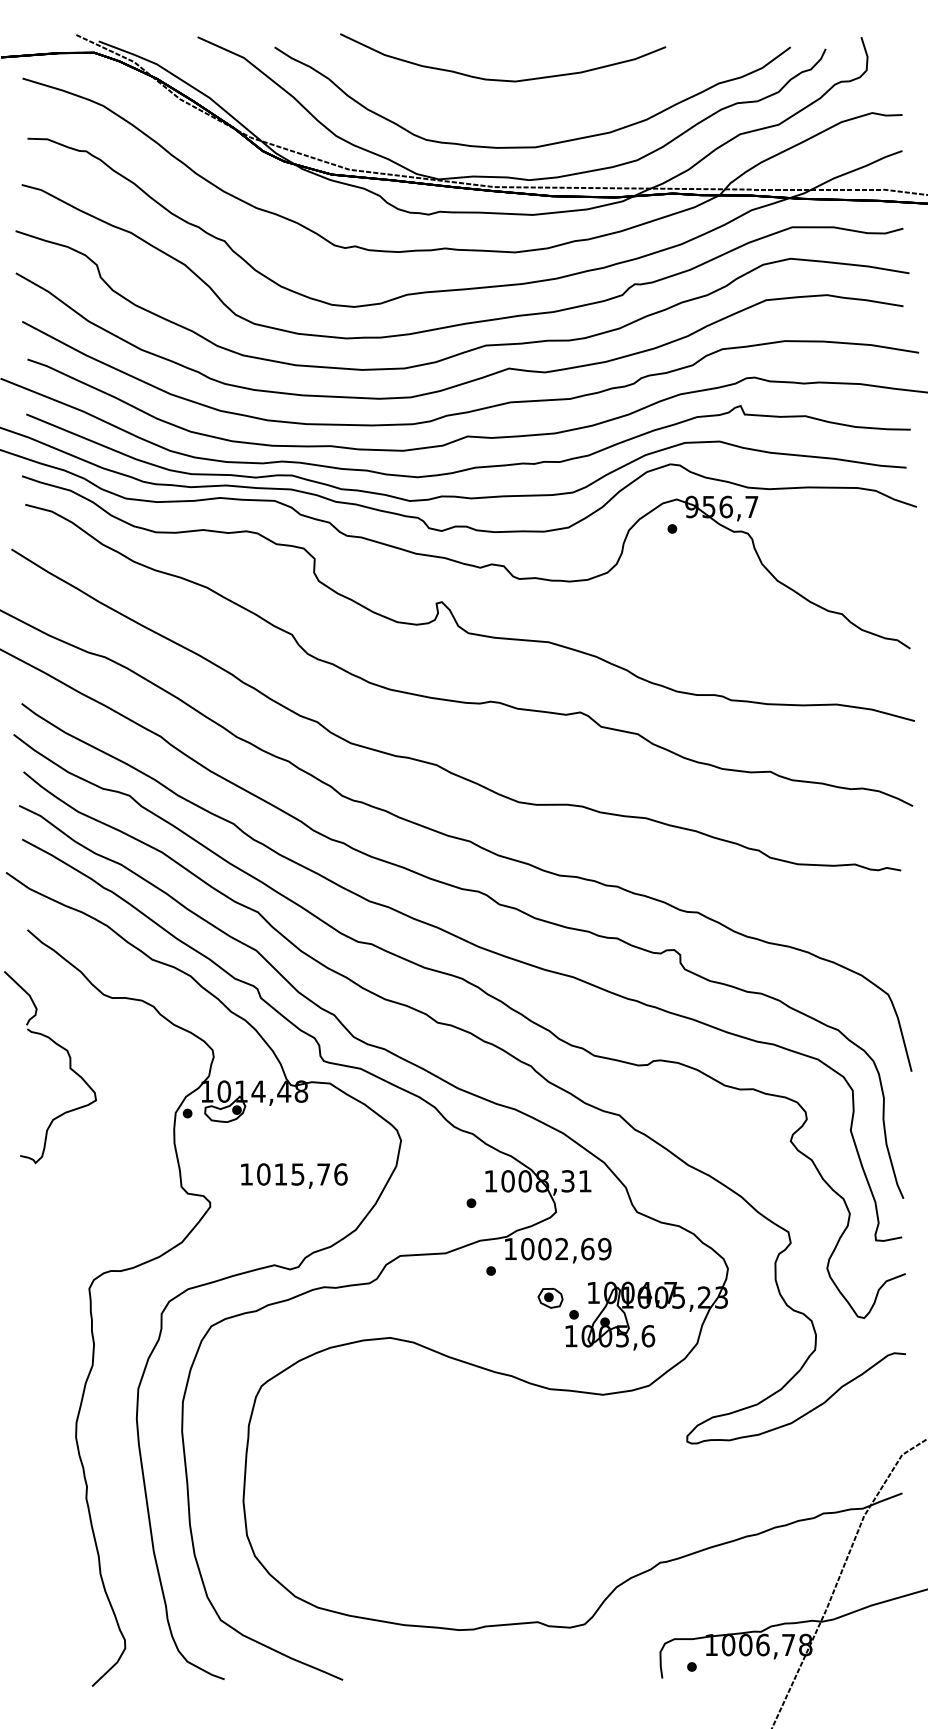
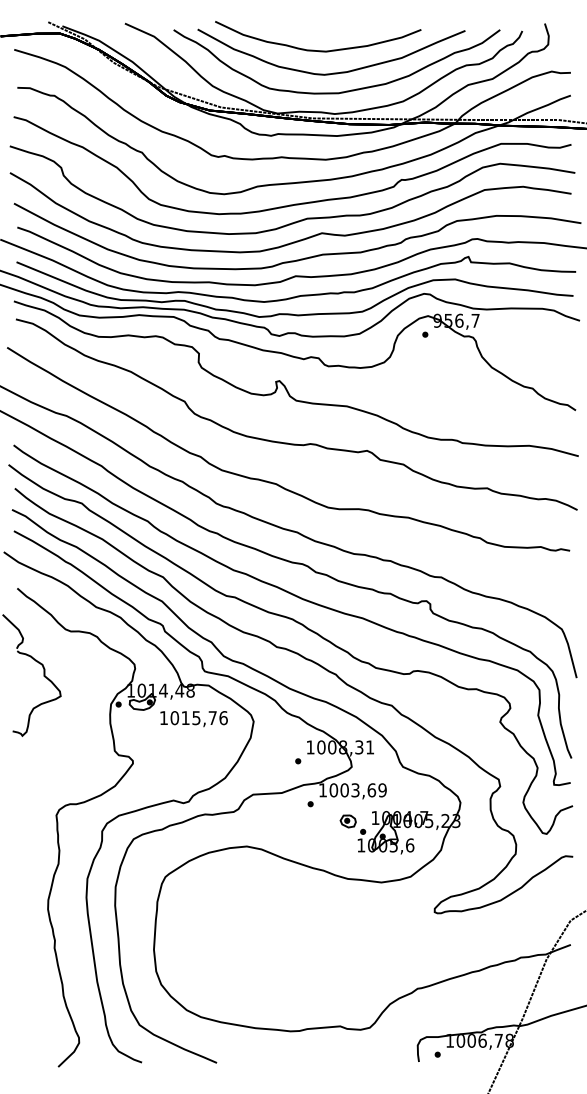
curve: (527, 114) -> (333, 72), added
text: (293, 1176) -> (193, 719), moved
text: (561, 1249) -> (355, 790), 1002,69 -> 1003,69

